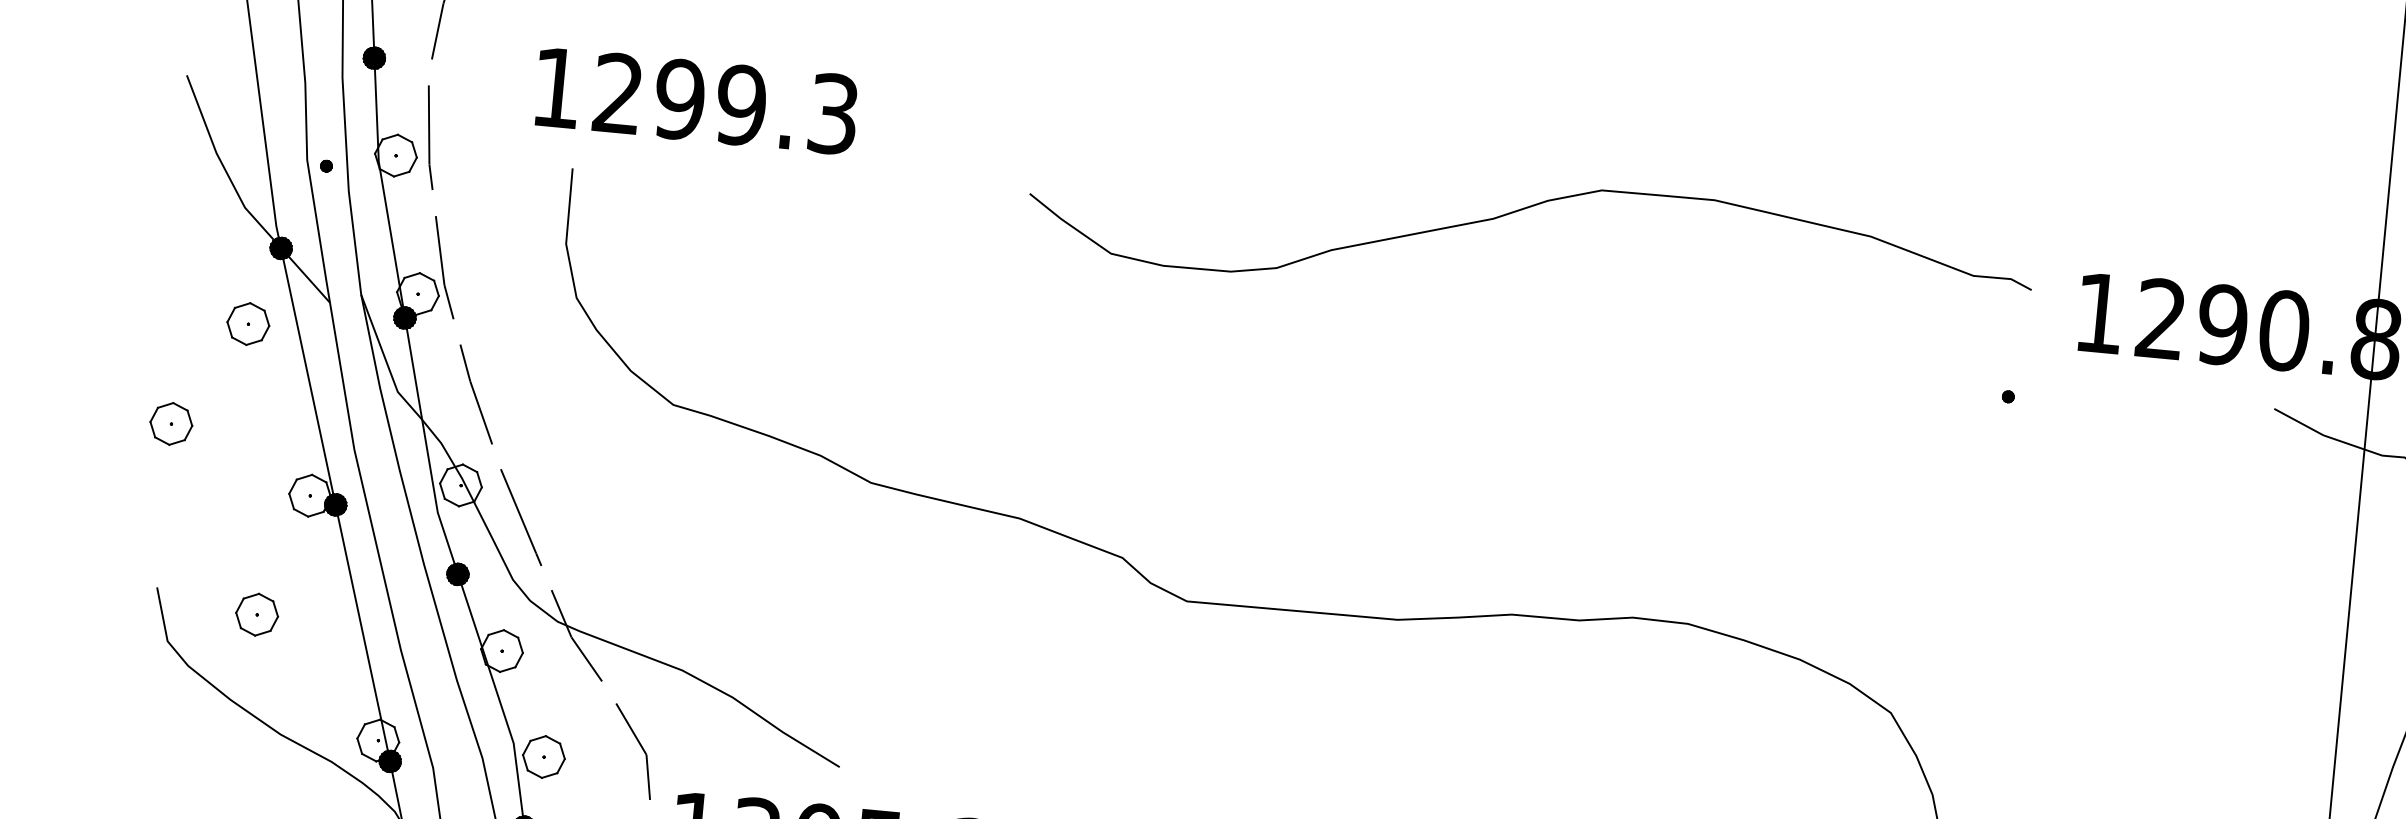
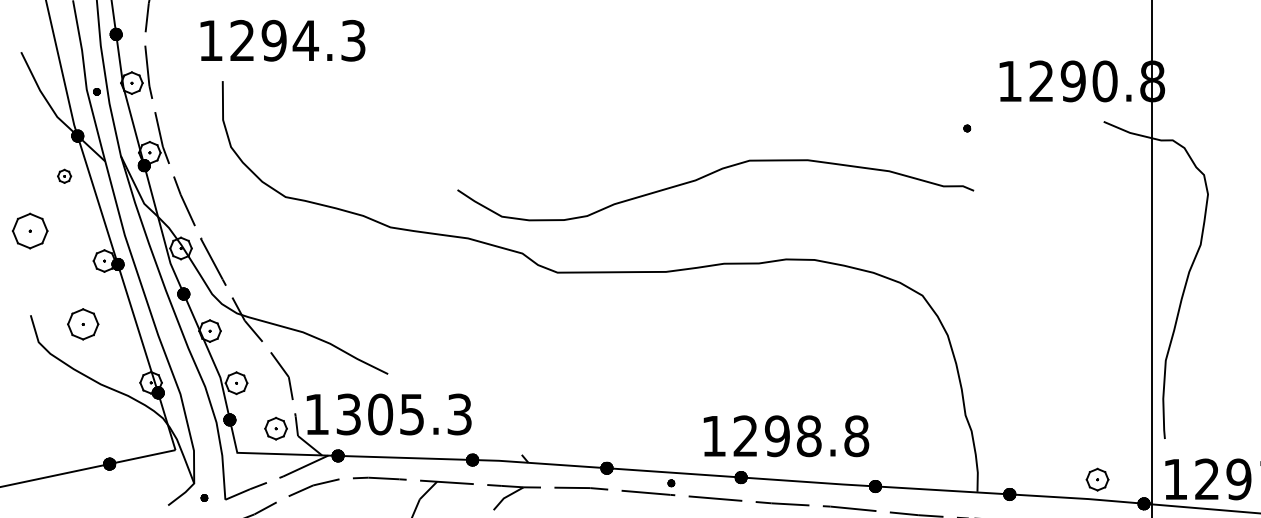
text: (740, 104) -> (305, 40), 1299.3 -> 1294.3
curve: (1517, 213) -> (707, 176), moved
part: (248, 324) -> (64, 176), size x0.6
part: (170, 422) -> (29, 230), size x1.6
part: (255, 614) -> (82, 324), size x1.4

